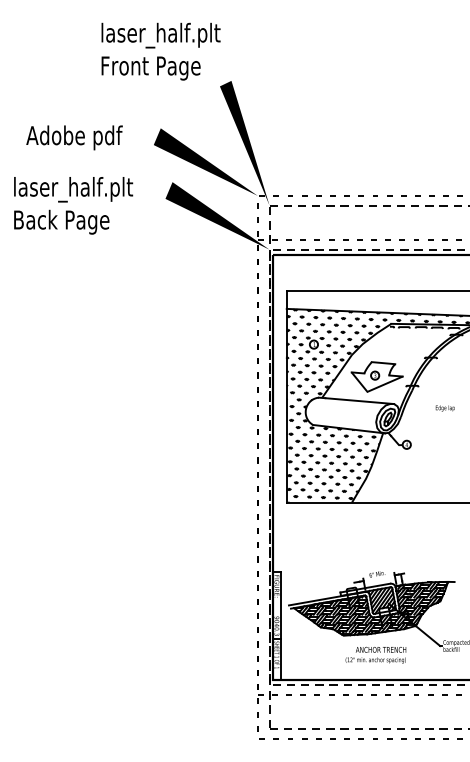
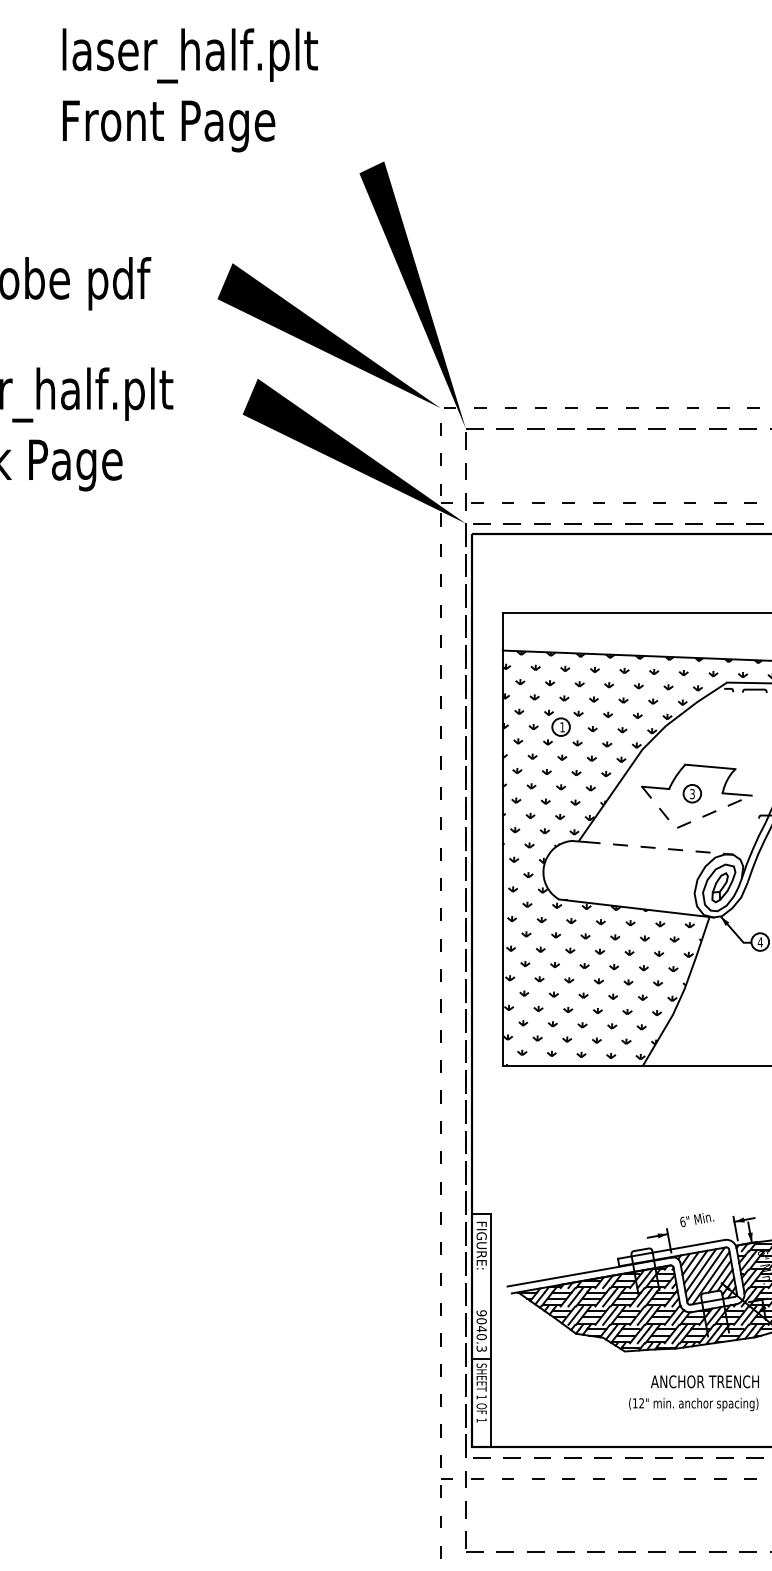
text: (160, 51) -> (189, 89), moved
line: (372, 389) -> (686, 823), solid -> dashed
line: (359, 401) -> (658, 849), solid -> dashed

